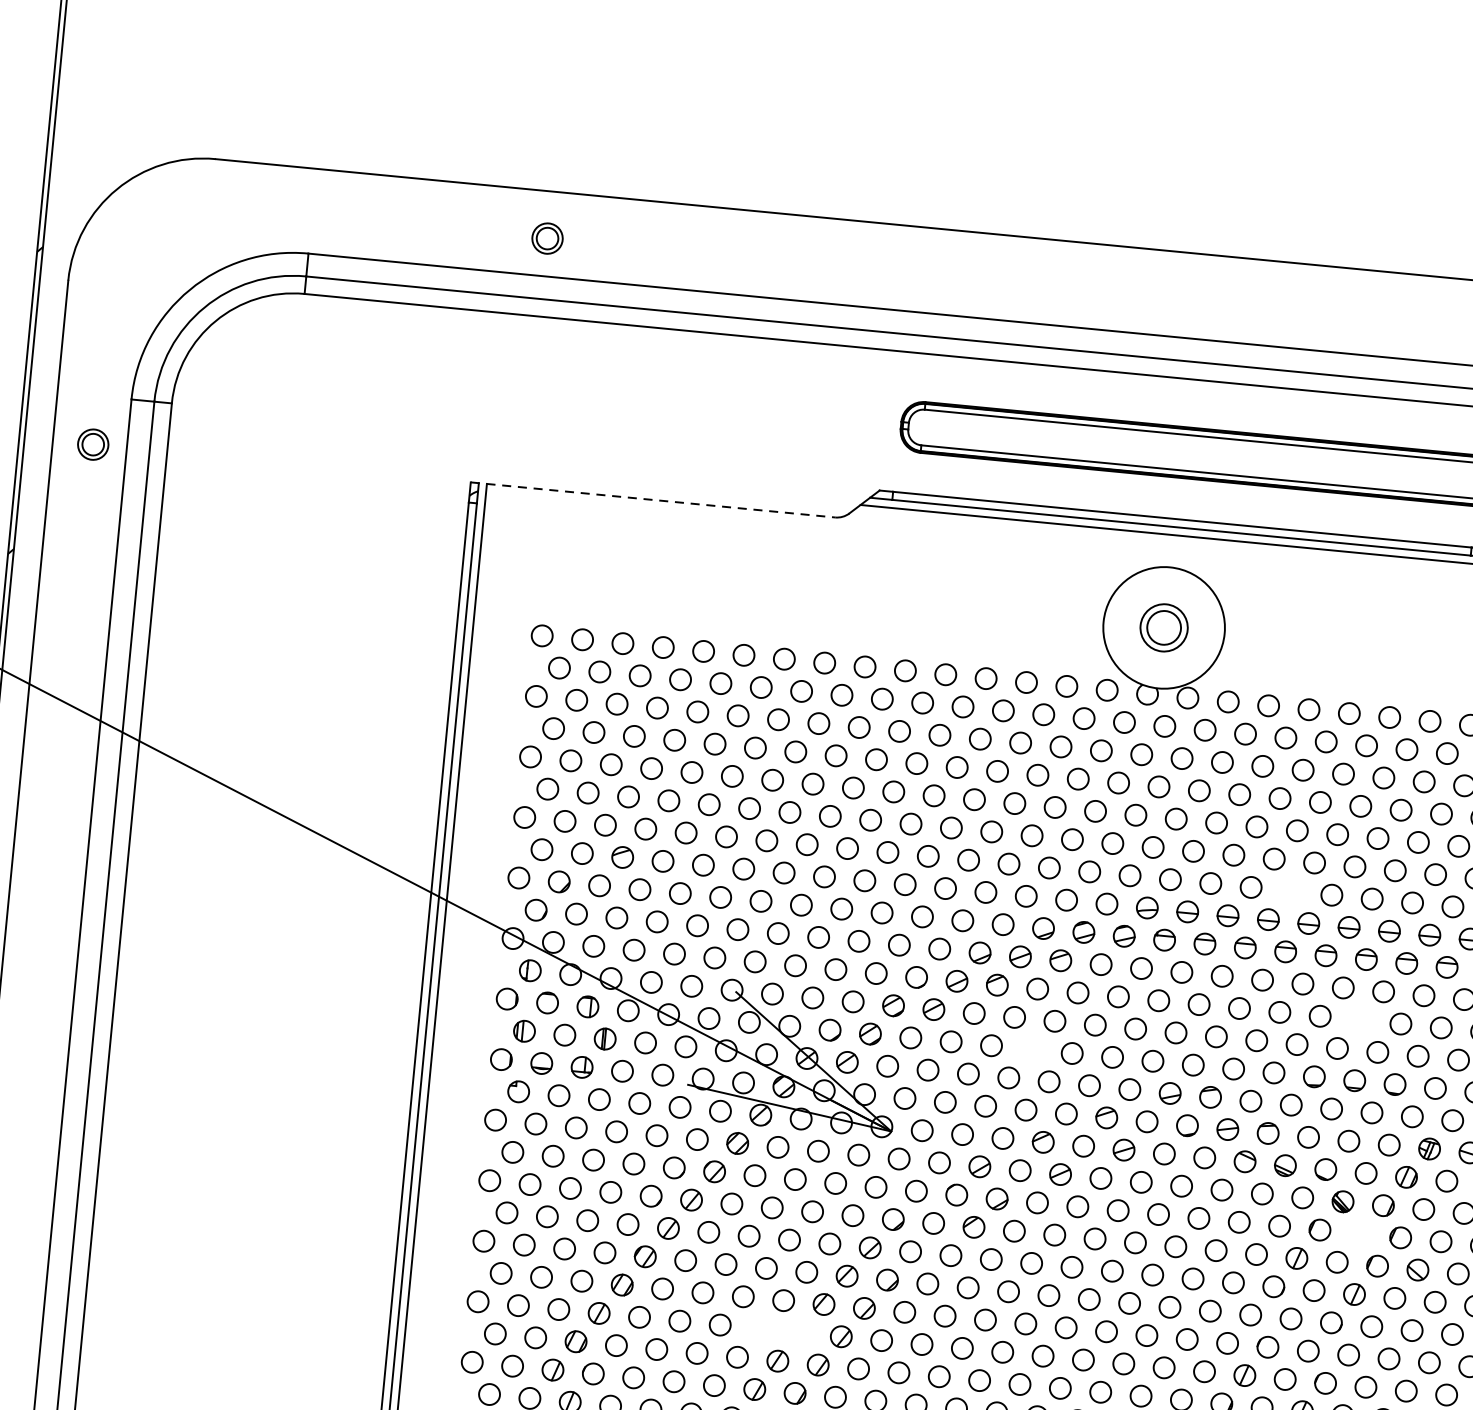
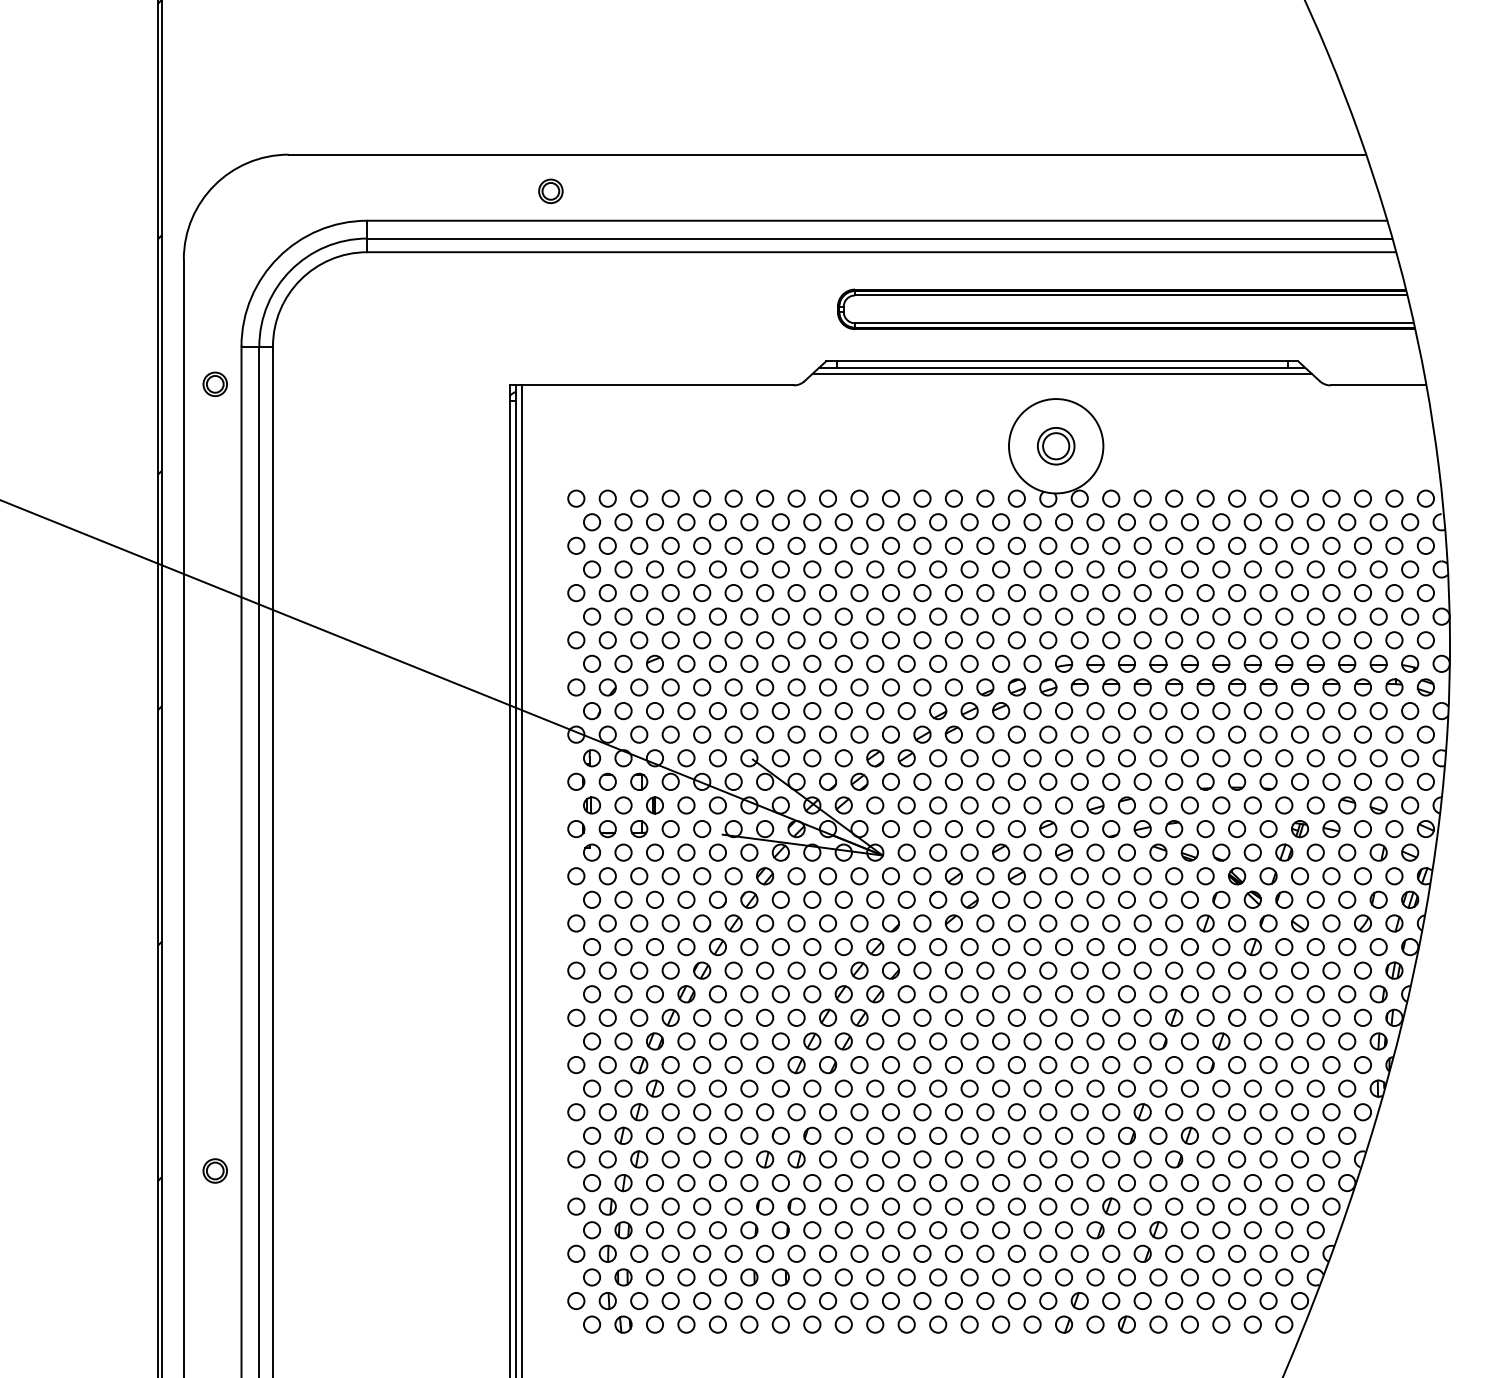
line: (653, 500) -> (652, 385), dashed -> solid
circle: (1291, 891) -> (1174, 640), added
circle: (1361, 1019) -> (1237, 734), added
circle: (1032, 1049) -> (985, 781), added
part: (1359, 1233) -> (1252, 899), added
circle: (760, 1328) -> (796, 1017), added
part: (801, 1332) -> (828, 1017), added

